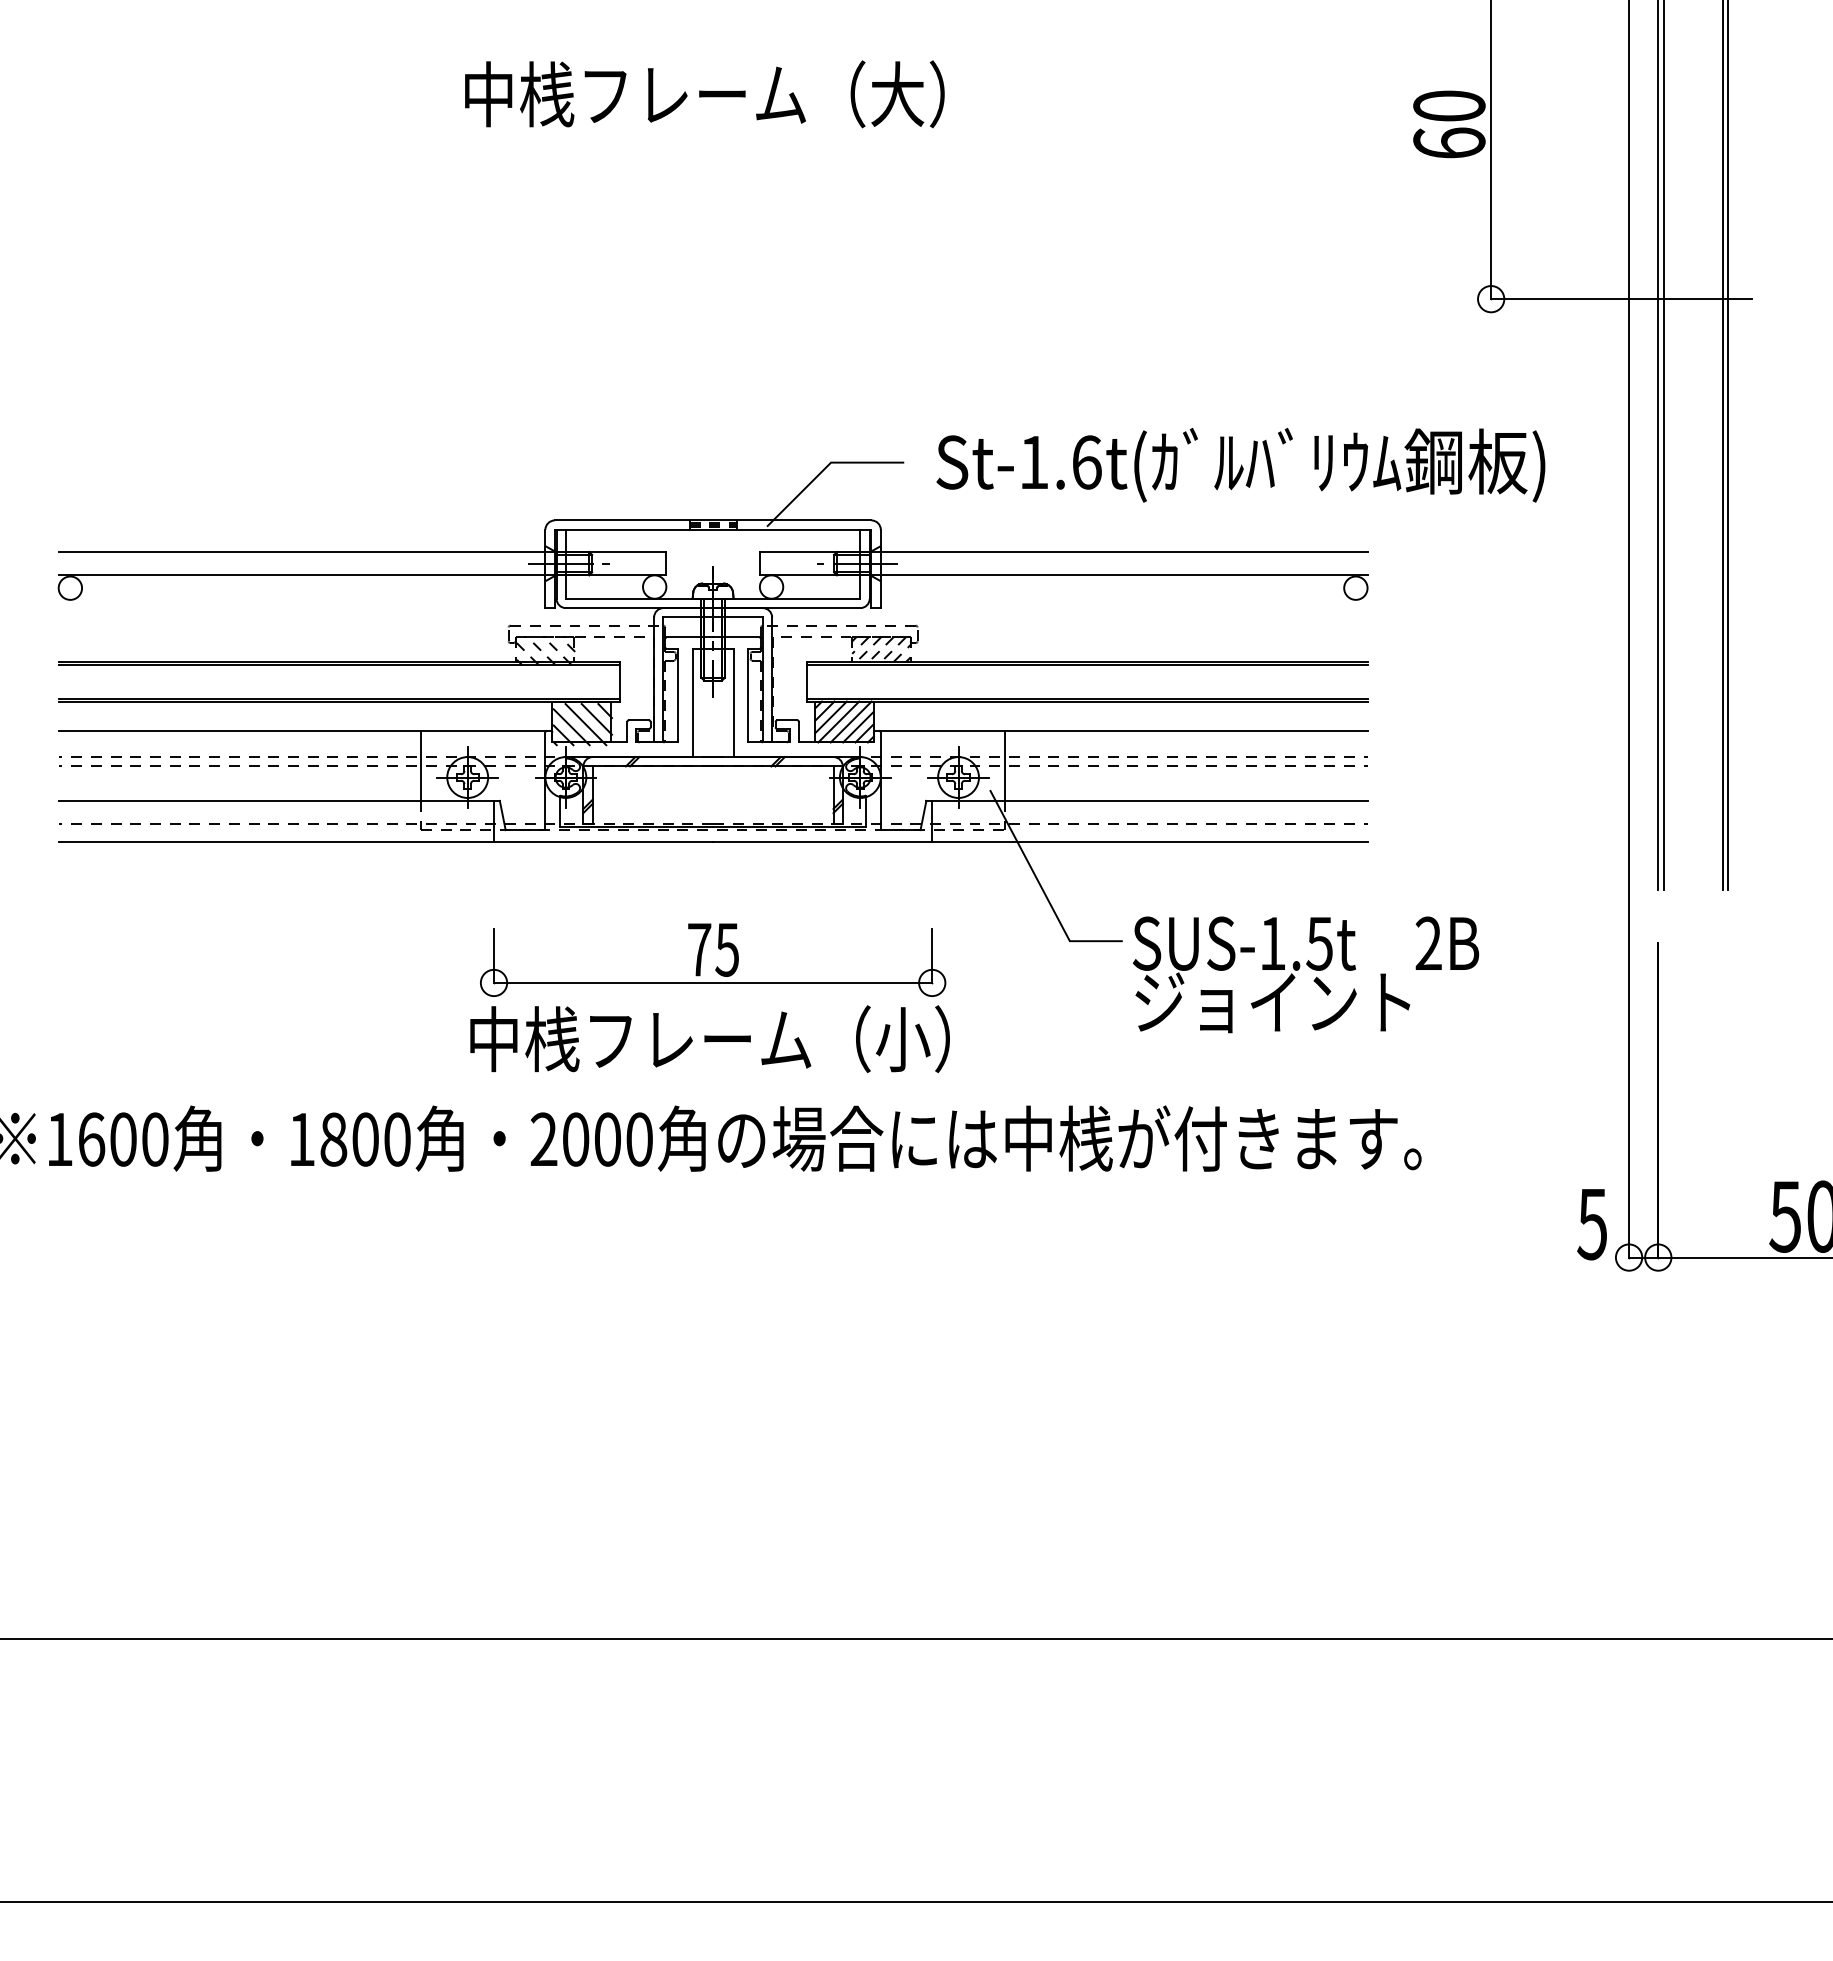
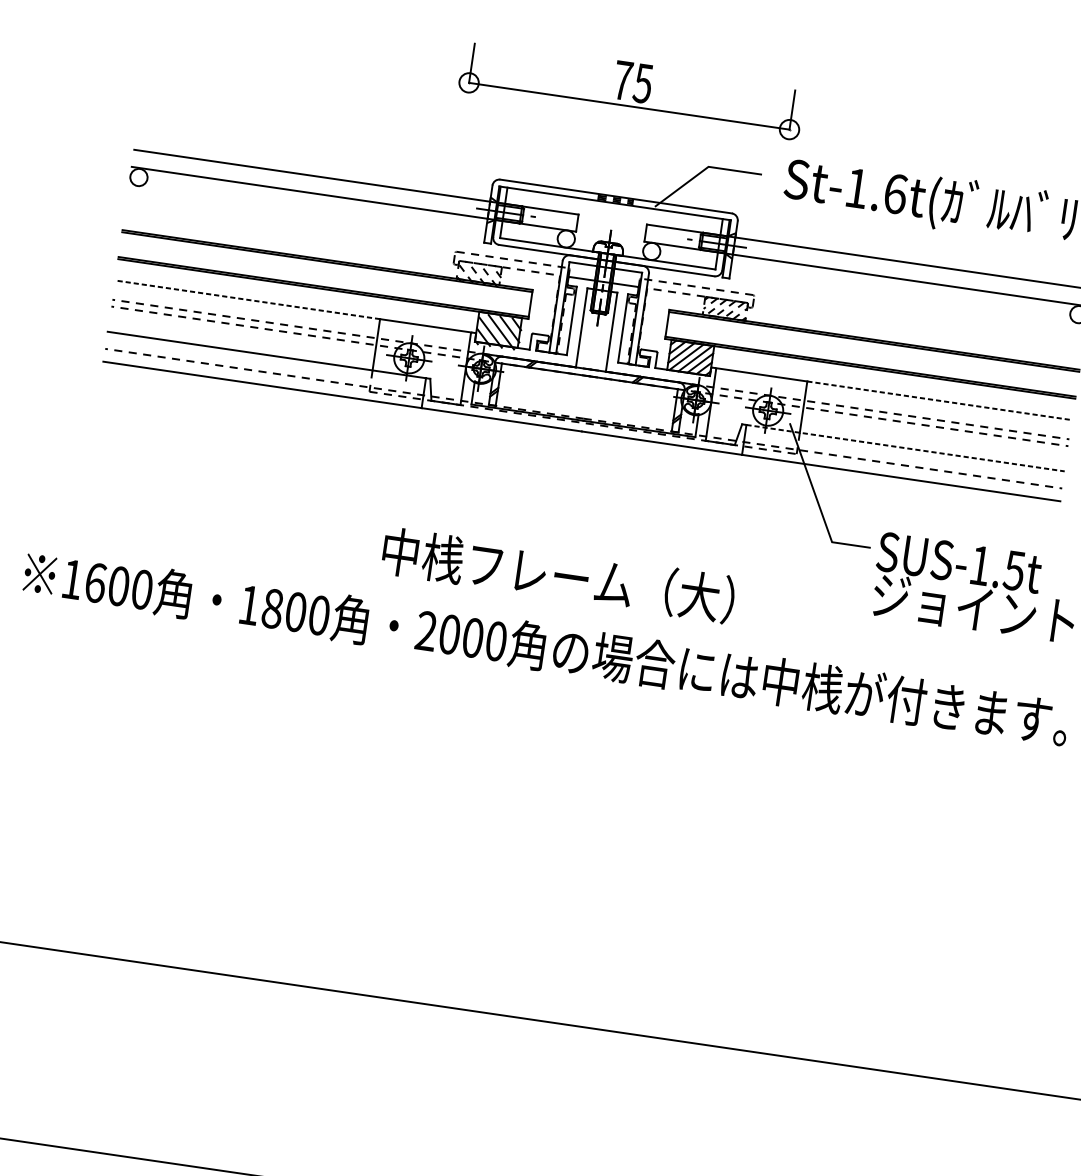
line: (239, 730) -> (247, 299), solid -> dashed
line: (1186, 730) -> (939, 400), solid -> dashed
line: (1149, 800) -> (905, 447), solid -> dashed
part: (717, 966) -> (634, 94), moved
text: (902, 1039) -> (699, 596), 中桟フレーム（小） -> 中桟フレーム（大）

